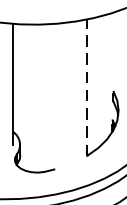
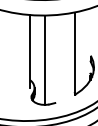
line: (86, 87) -> (74, 53), dashed -> solid
line: (36, 97) -> (44, 59), added

